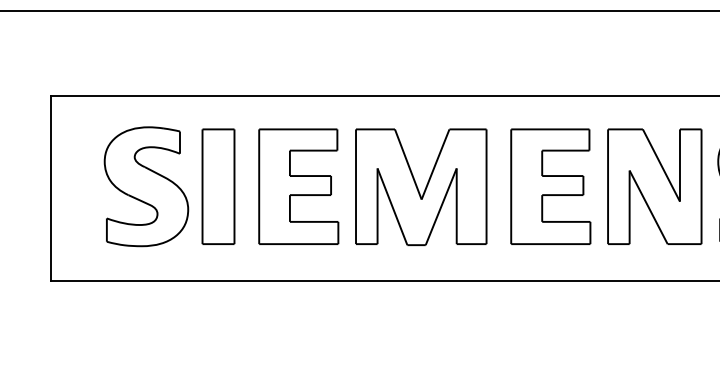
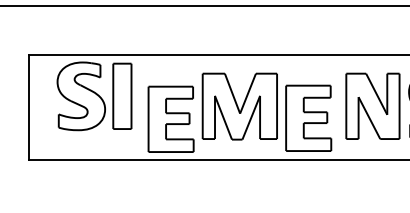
part: (297, 185) -> (170, 118), moved
part: (550, 185) -> (308, 117), moved
part: (169, 187) -> (94, 96), moved

